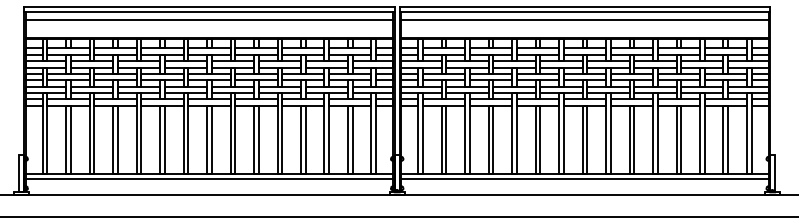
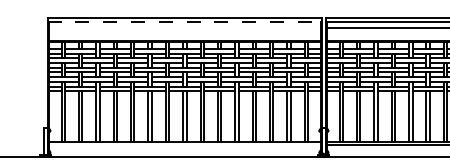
line: (209, 11) -> (184, 21), solid -> dashed
line: (209, 19) -> (184, 27), removed
line: (209, 178) -> (184, 145), removed

